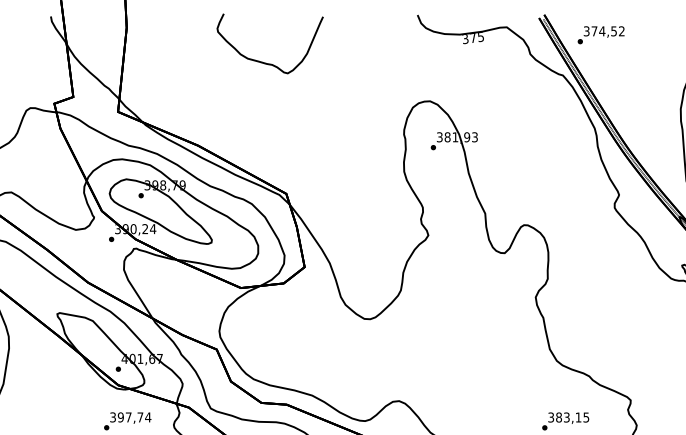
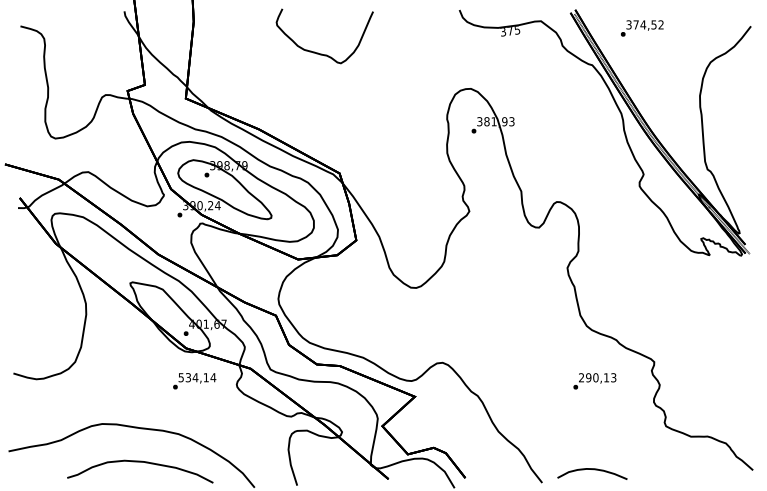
text: (601, 35) -> (642, 28), moved
text: (126, 417) -> (193, 377), 397,74 -> 534,14
text: (568, 417) -> (597, 377), 383,15 -> 290,13

